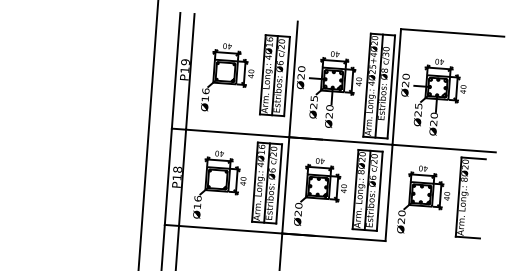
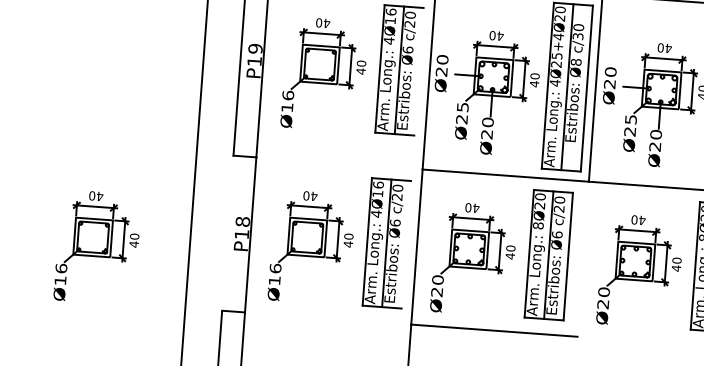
line: (286, 76) -> (418, 71), removed
line: (254, 134) -> (366, 165), removed
line: (167, 176) -> (226, 232), removed
line: (279, 183) -> (406, 244), removed
part: (86, 184) -> (95, 245), added
line: (388, 192) -> (582, 258), removed
line: (246, 230) -> (353, 319), removed

